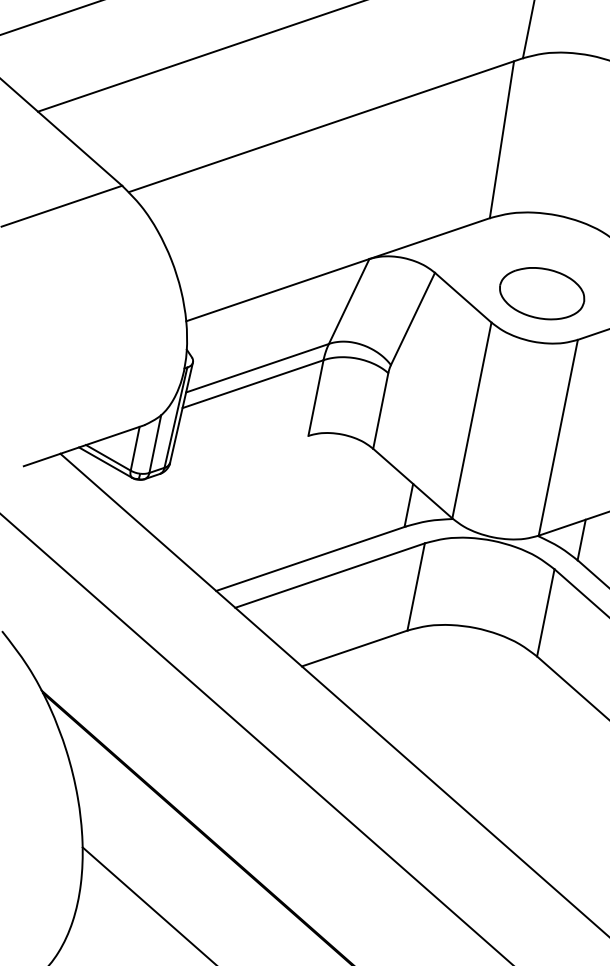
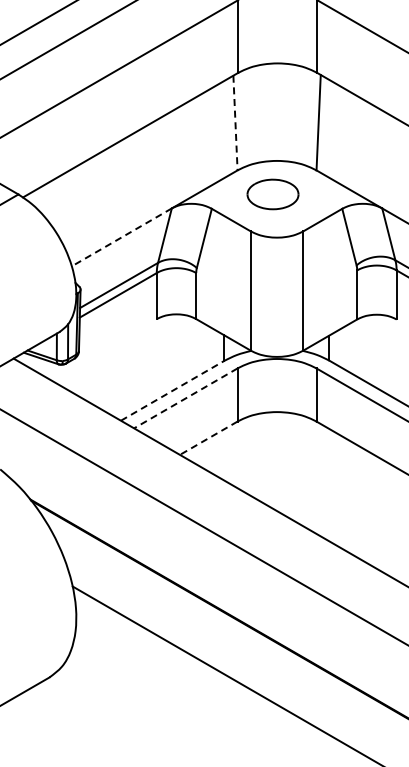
line: (501, 140) -> (235, 123), solid -> dashed
line: (277, 290) -> (121, 237), solid -> dashed
part: (541, 293) -> (272, 194), moved
line: (310, 558) -> (172, 390), solid -> dashed
line: (329, 575) -> (185, 398), solid -> dashed
line: (354, 648) -> (208, 438), solid -> dashed

